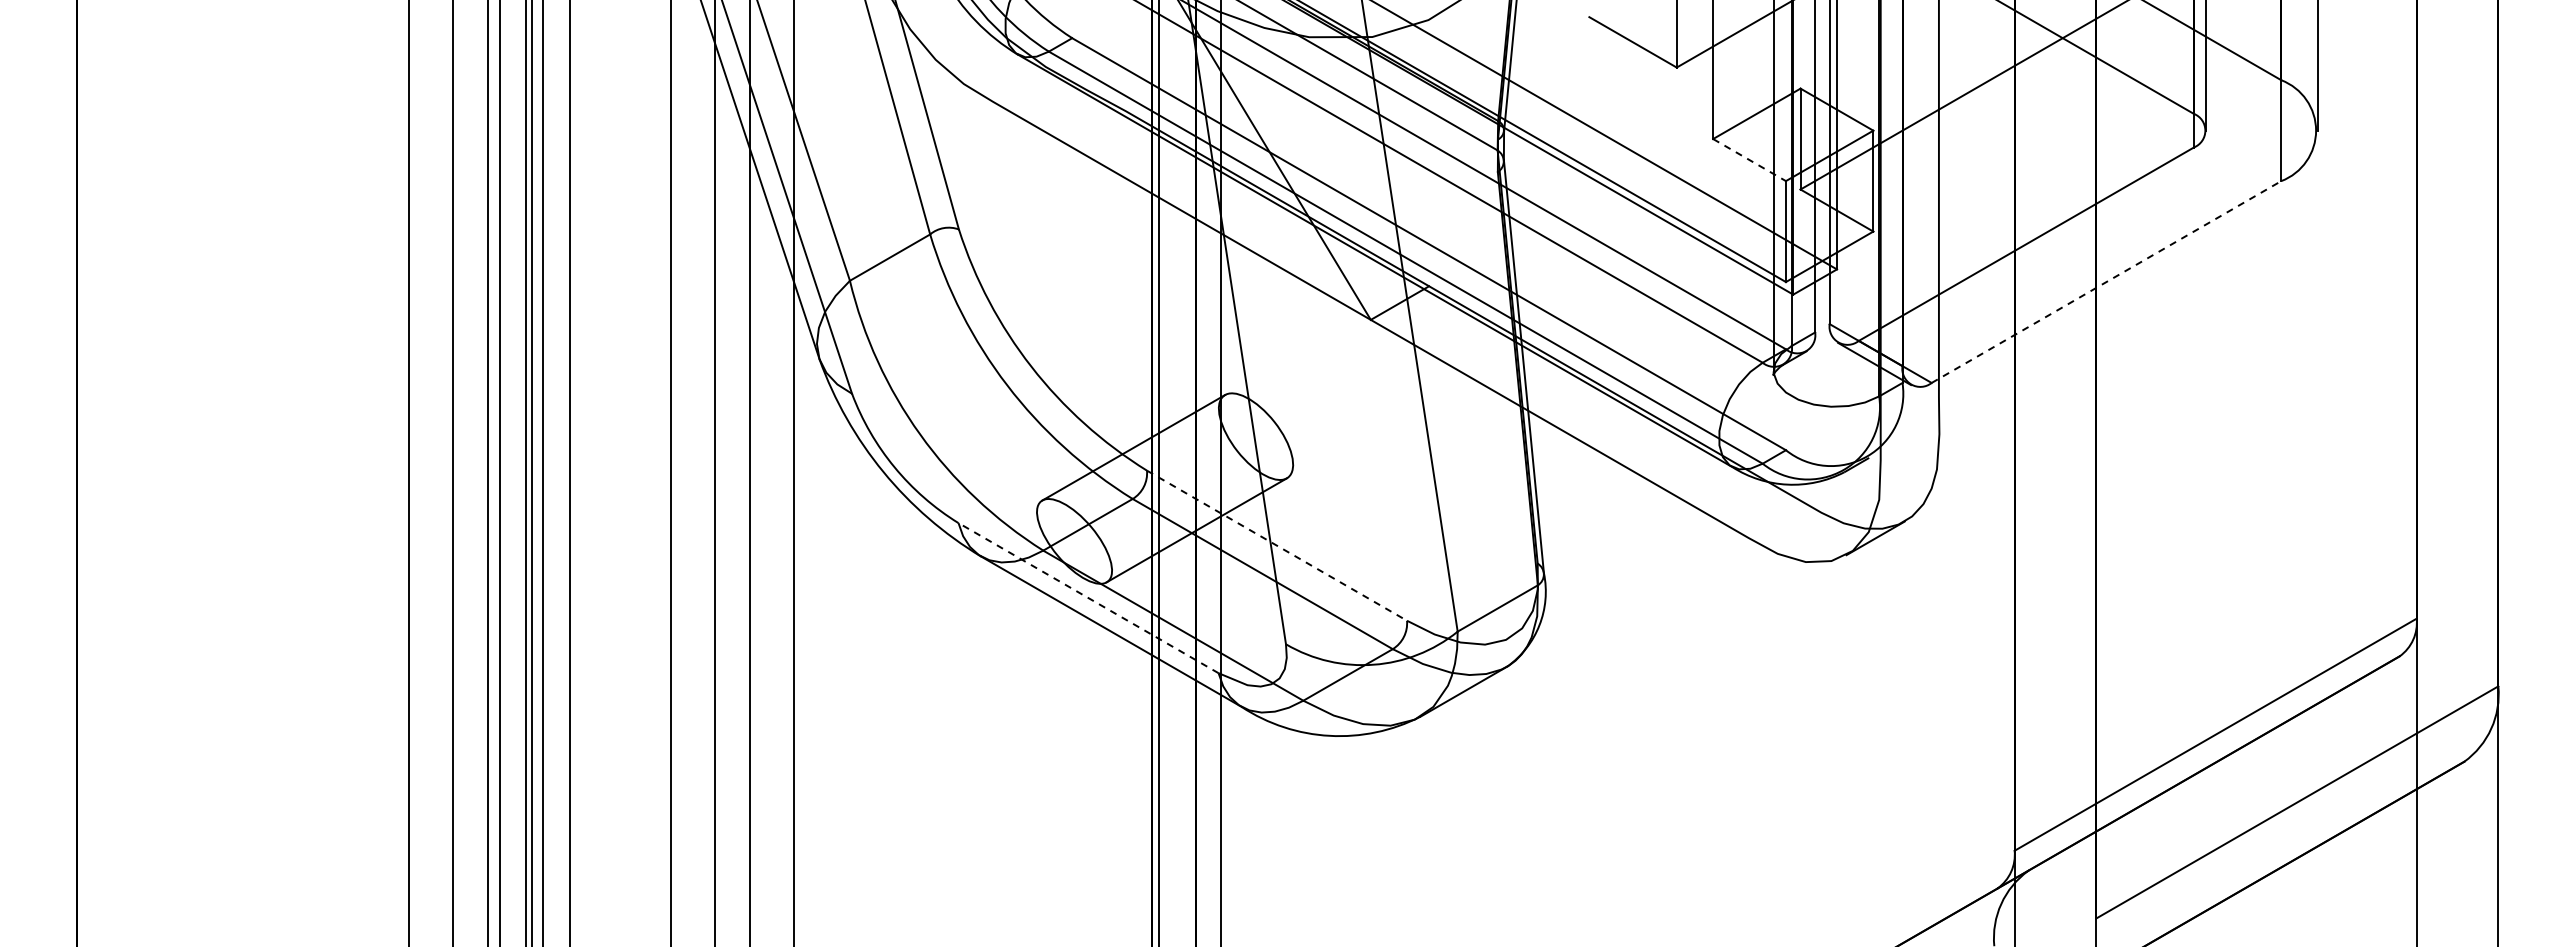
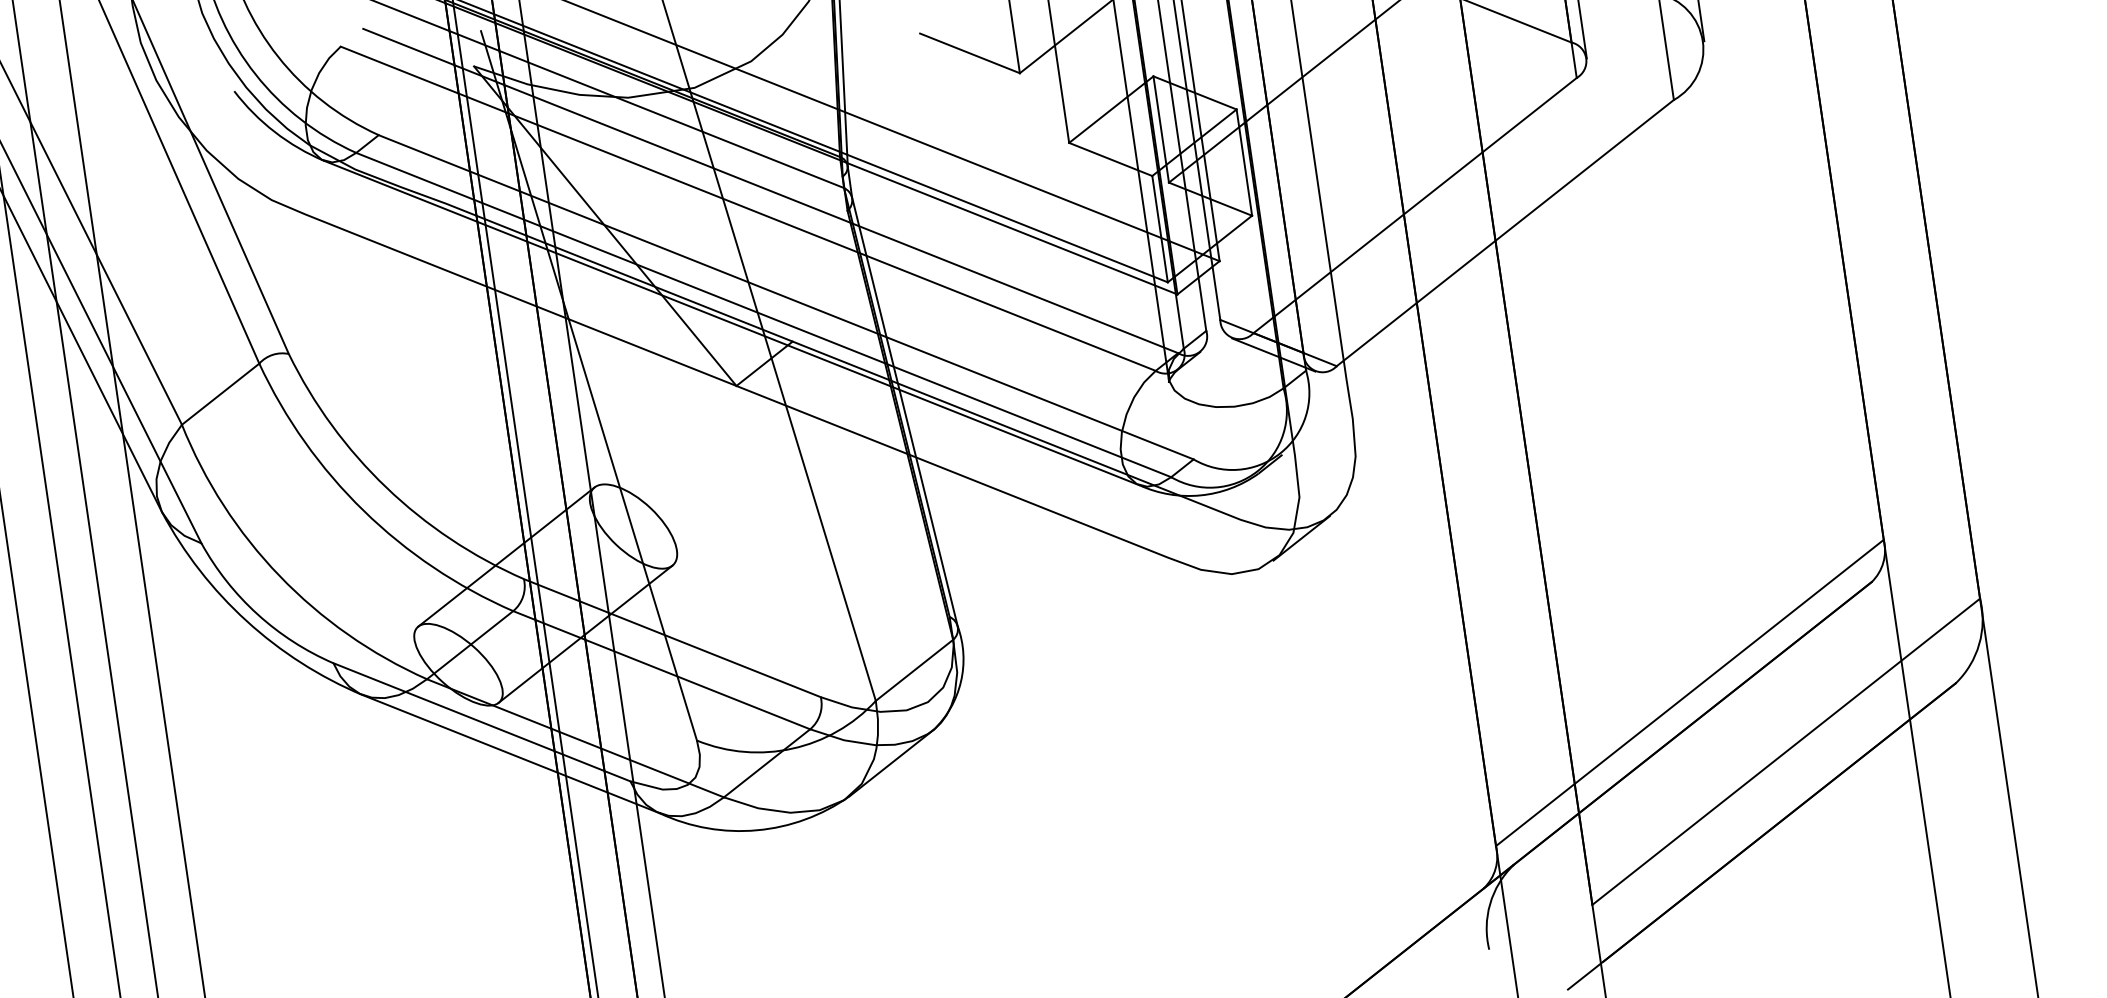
line: (1749, 160) -> (1110, 159), dashed -> solid
line: (2106, 282) -> (1505, 233), dashed -> solid
line: (1277, 545) -> (672, 637), dashed -> solid
line: (1088, 597) -> (481, 721), dashed -> solid

